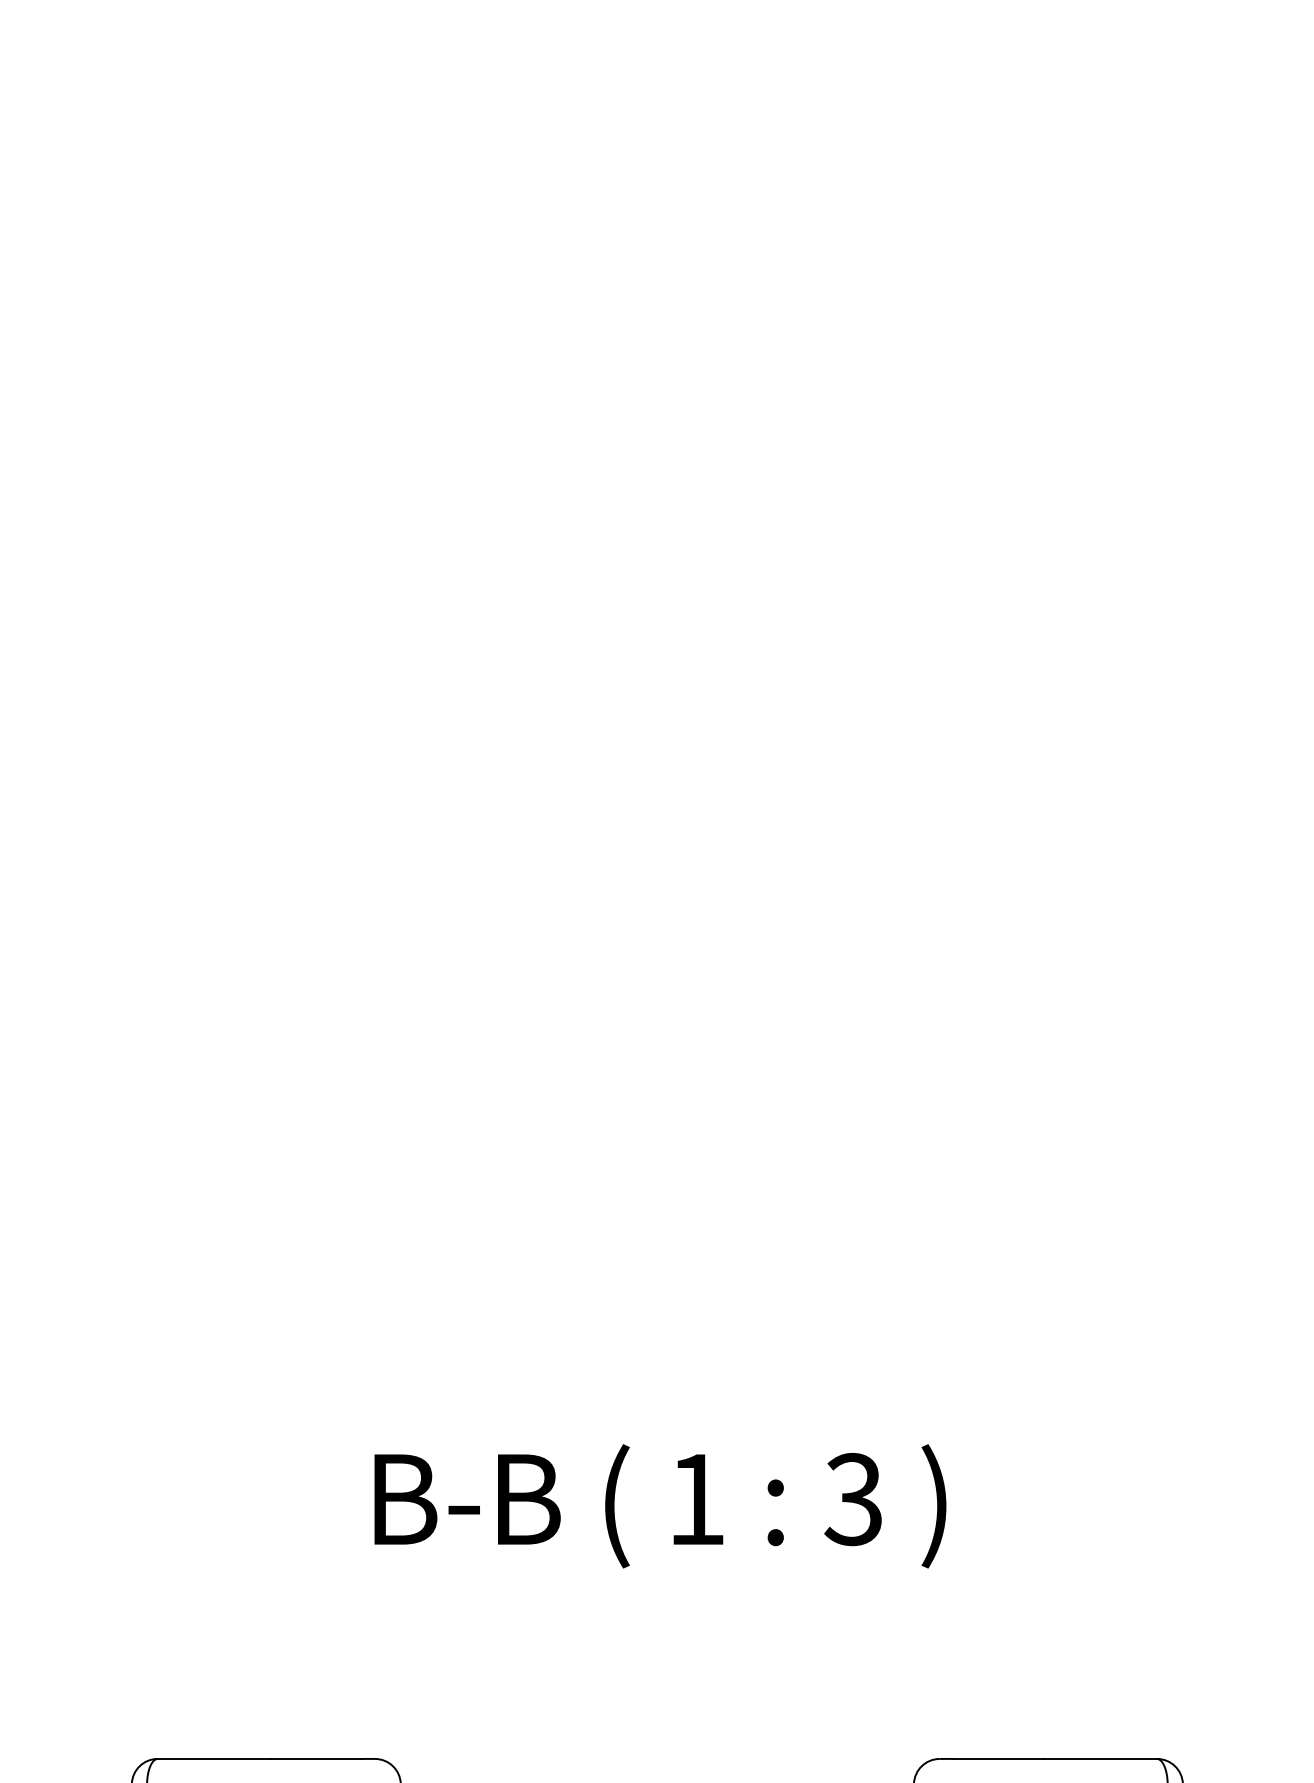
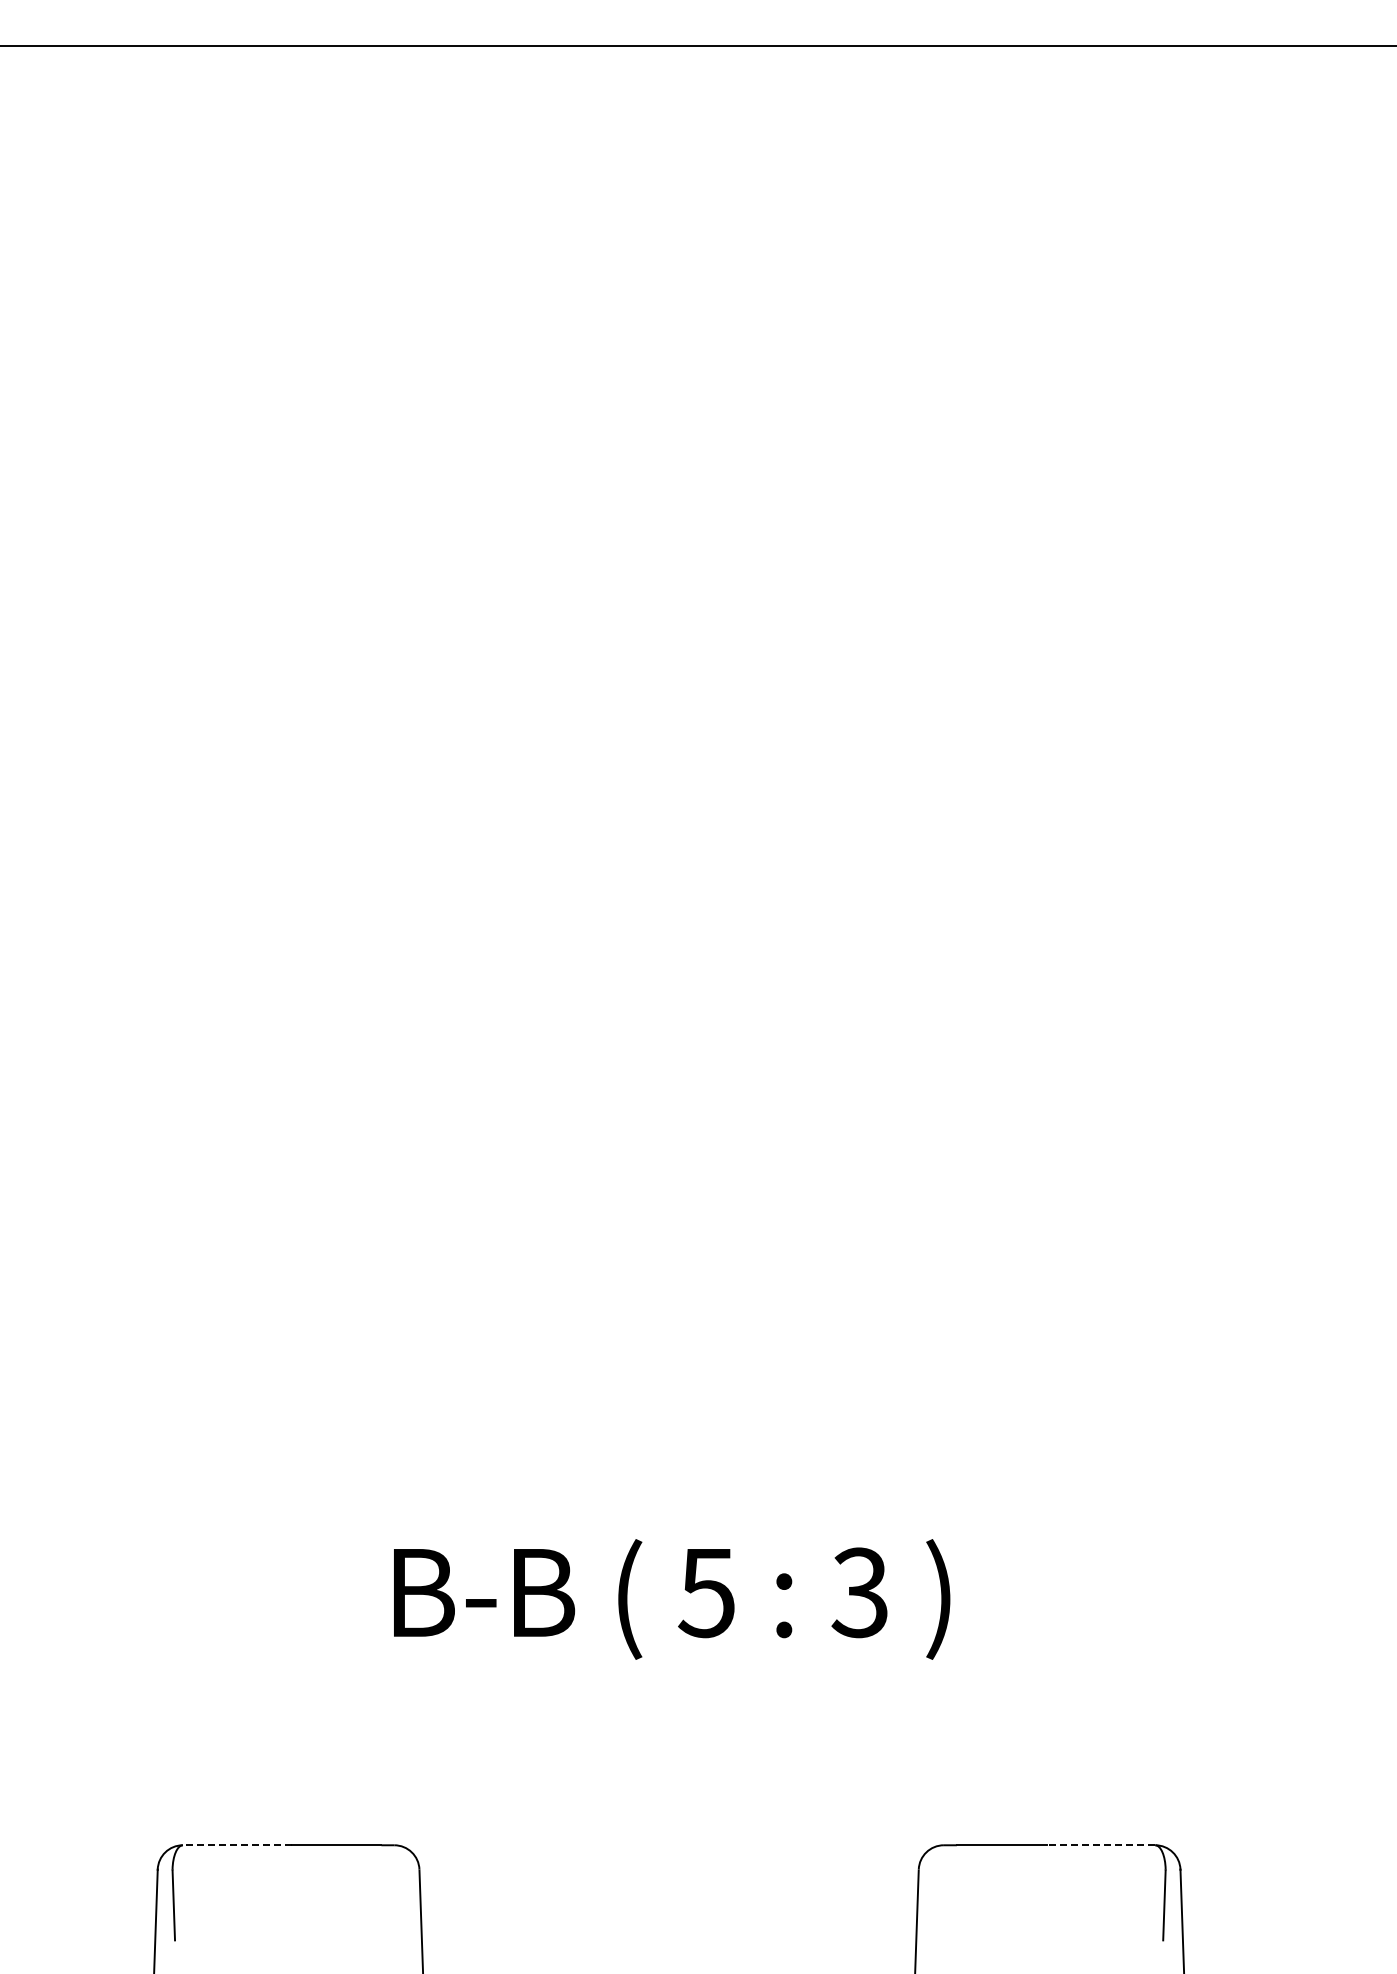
text: (695, 1500) -> (706, 1593), 1 -> 5
line: (212, 1759) -> (236, 1845), solid -> dashed
line: (1100, 1759) -> (1100, 1845), solid -> dashed

